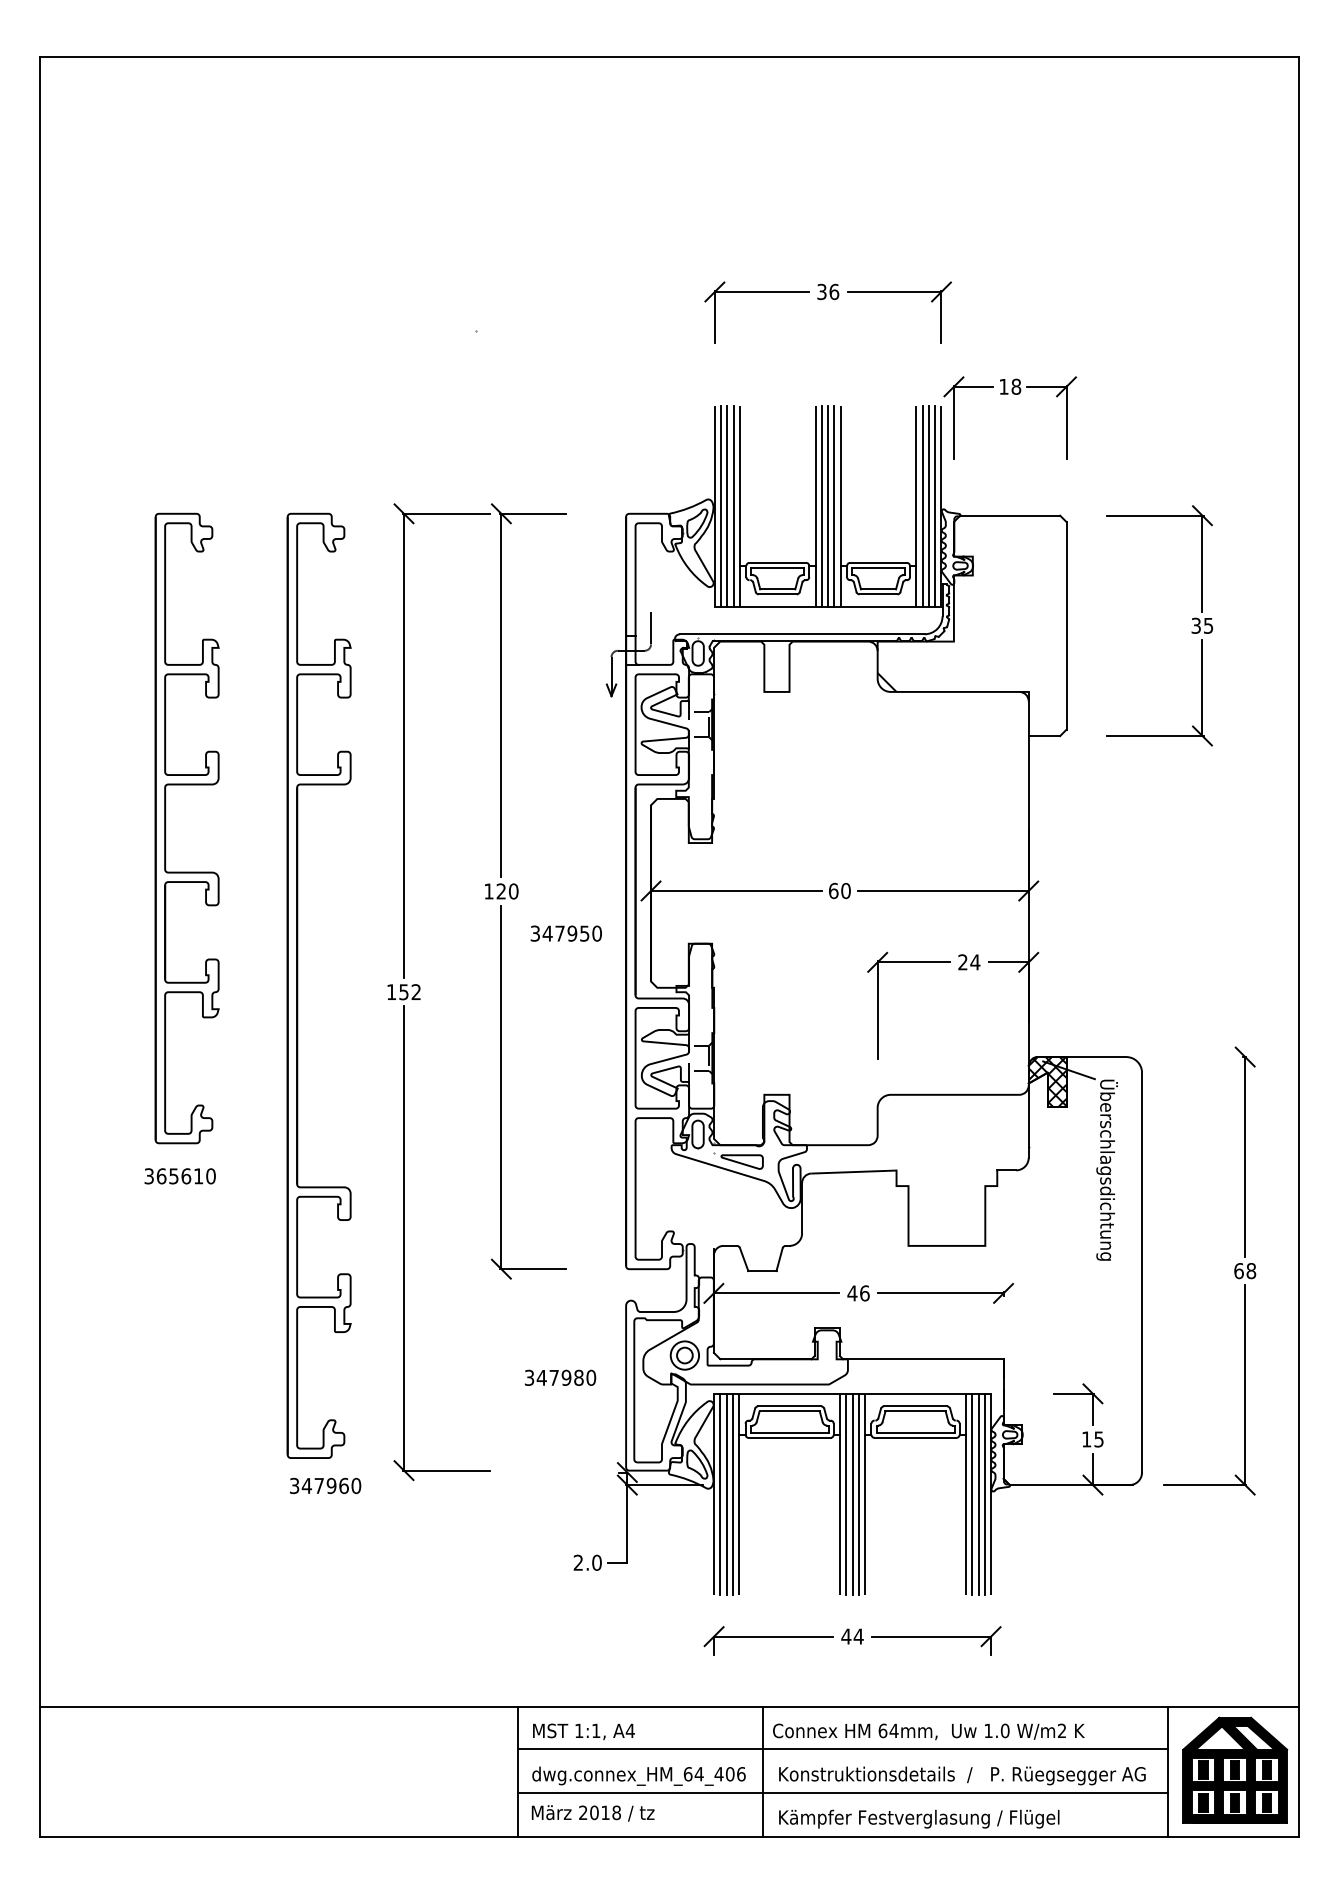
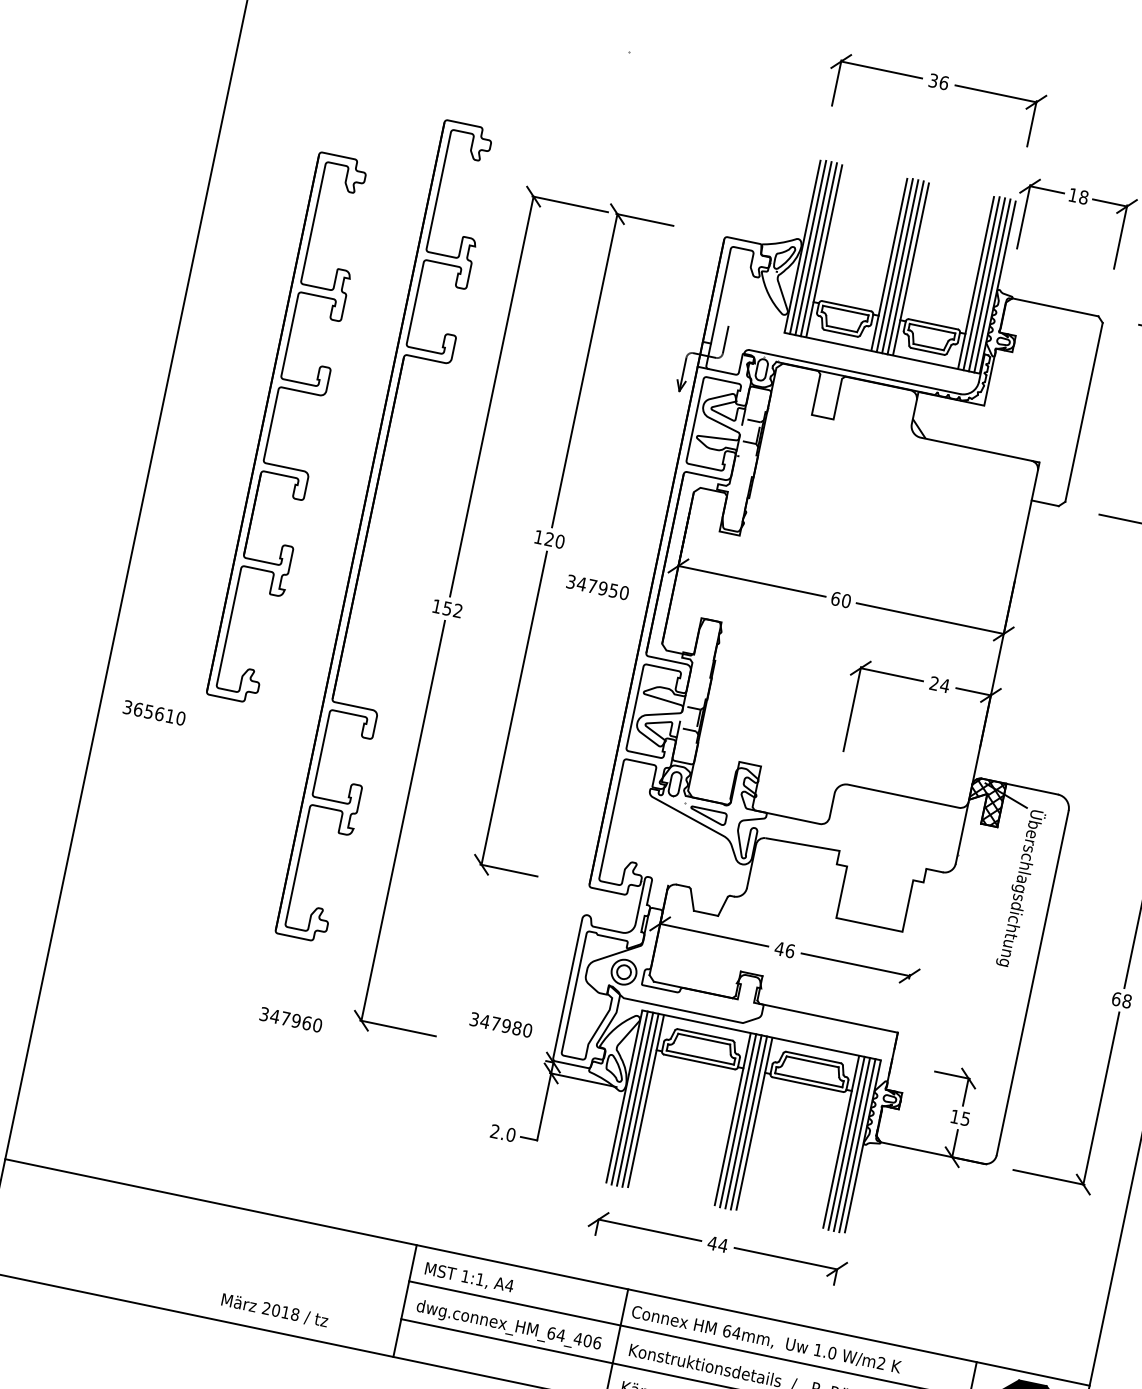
part: (298, 985) -> (369, 527), moved
text: (179, 1176) -> (153, 713), moved
text: (560, 1377) -> (501, 1024), moved
text: (592, 1813) -> (274, 1310), moved

